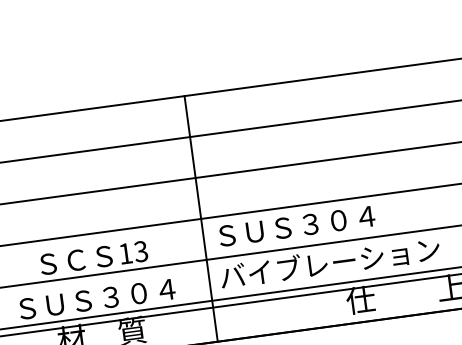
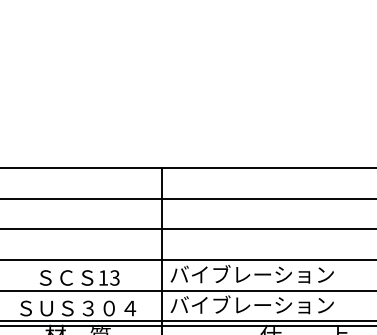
text: (323, 222) -> (251, 274), ＳＵＳ３０４ -> バイブレーション

